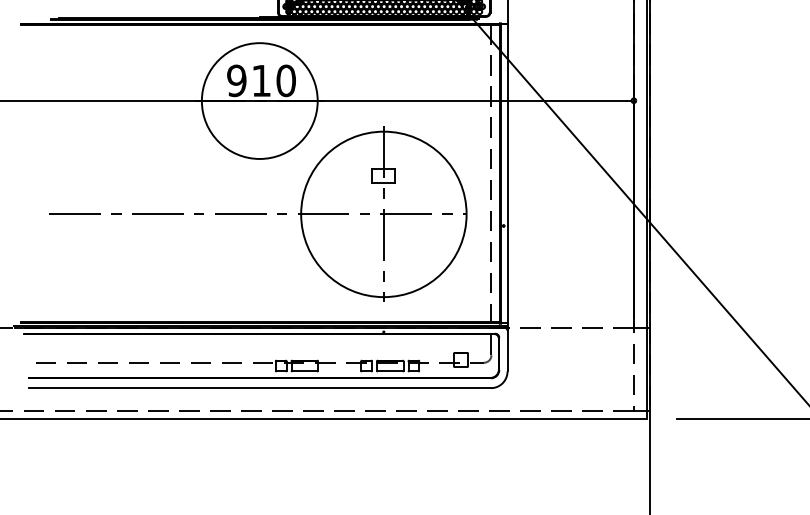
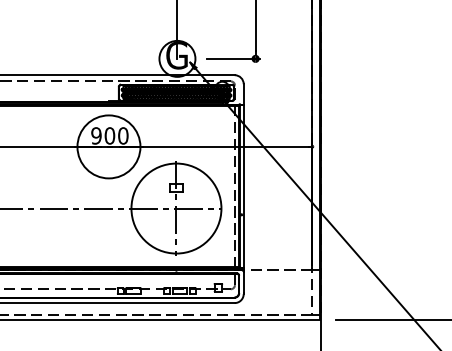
text: (260, 80) -> (109, 135), 910 -> 900

